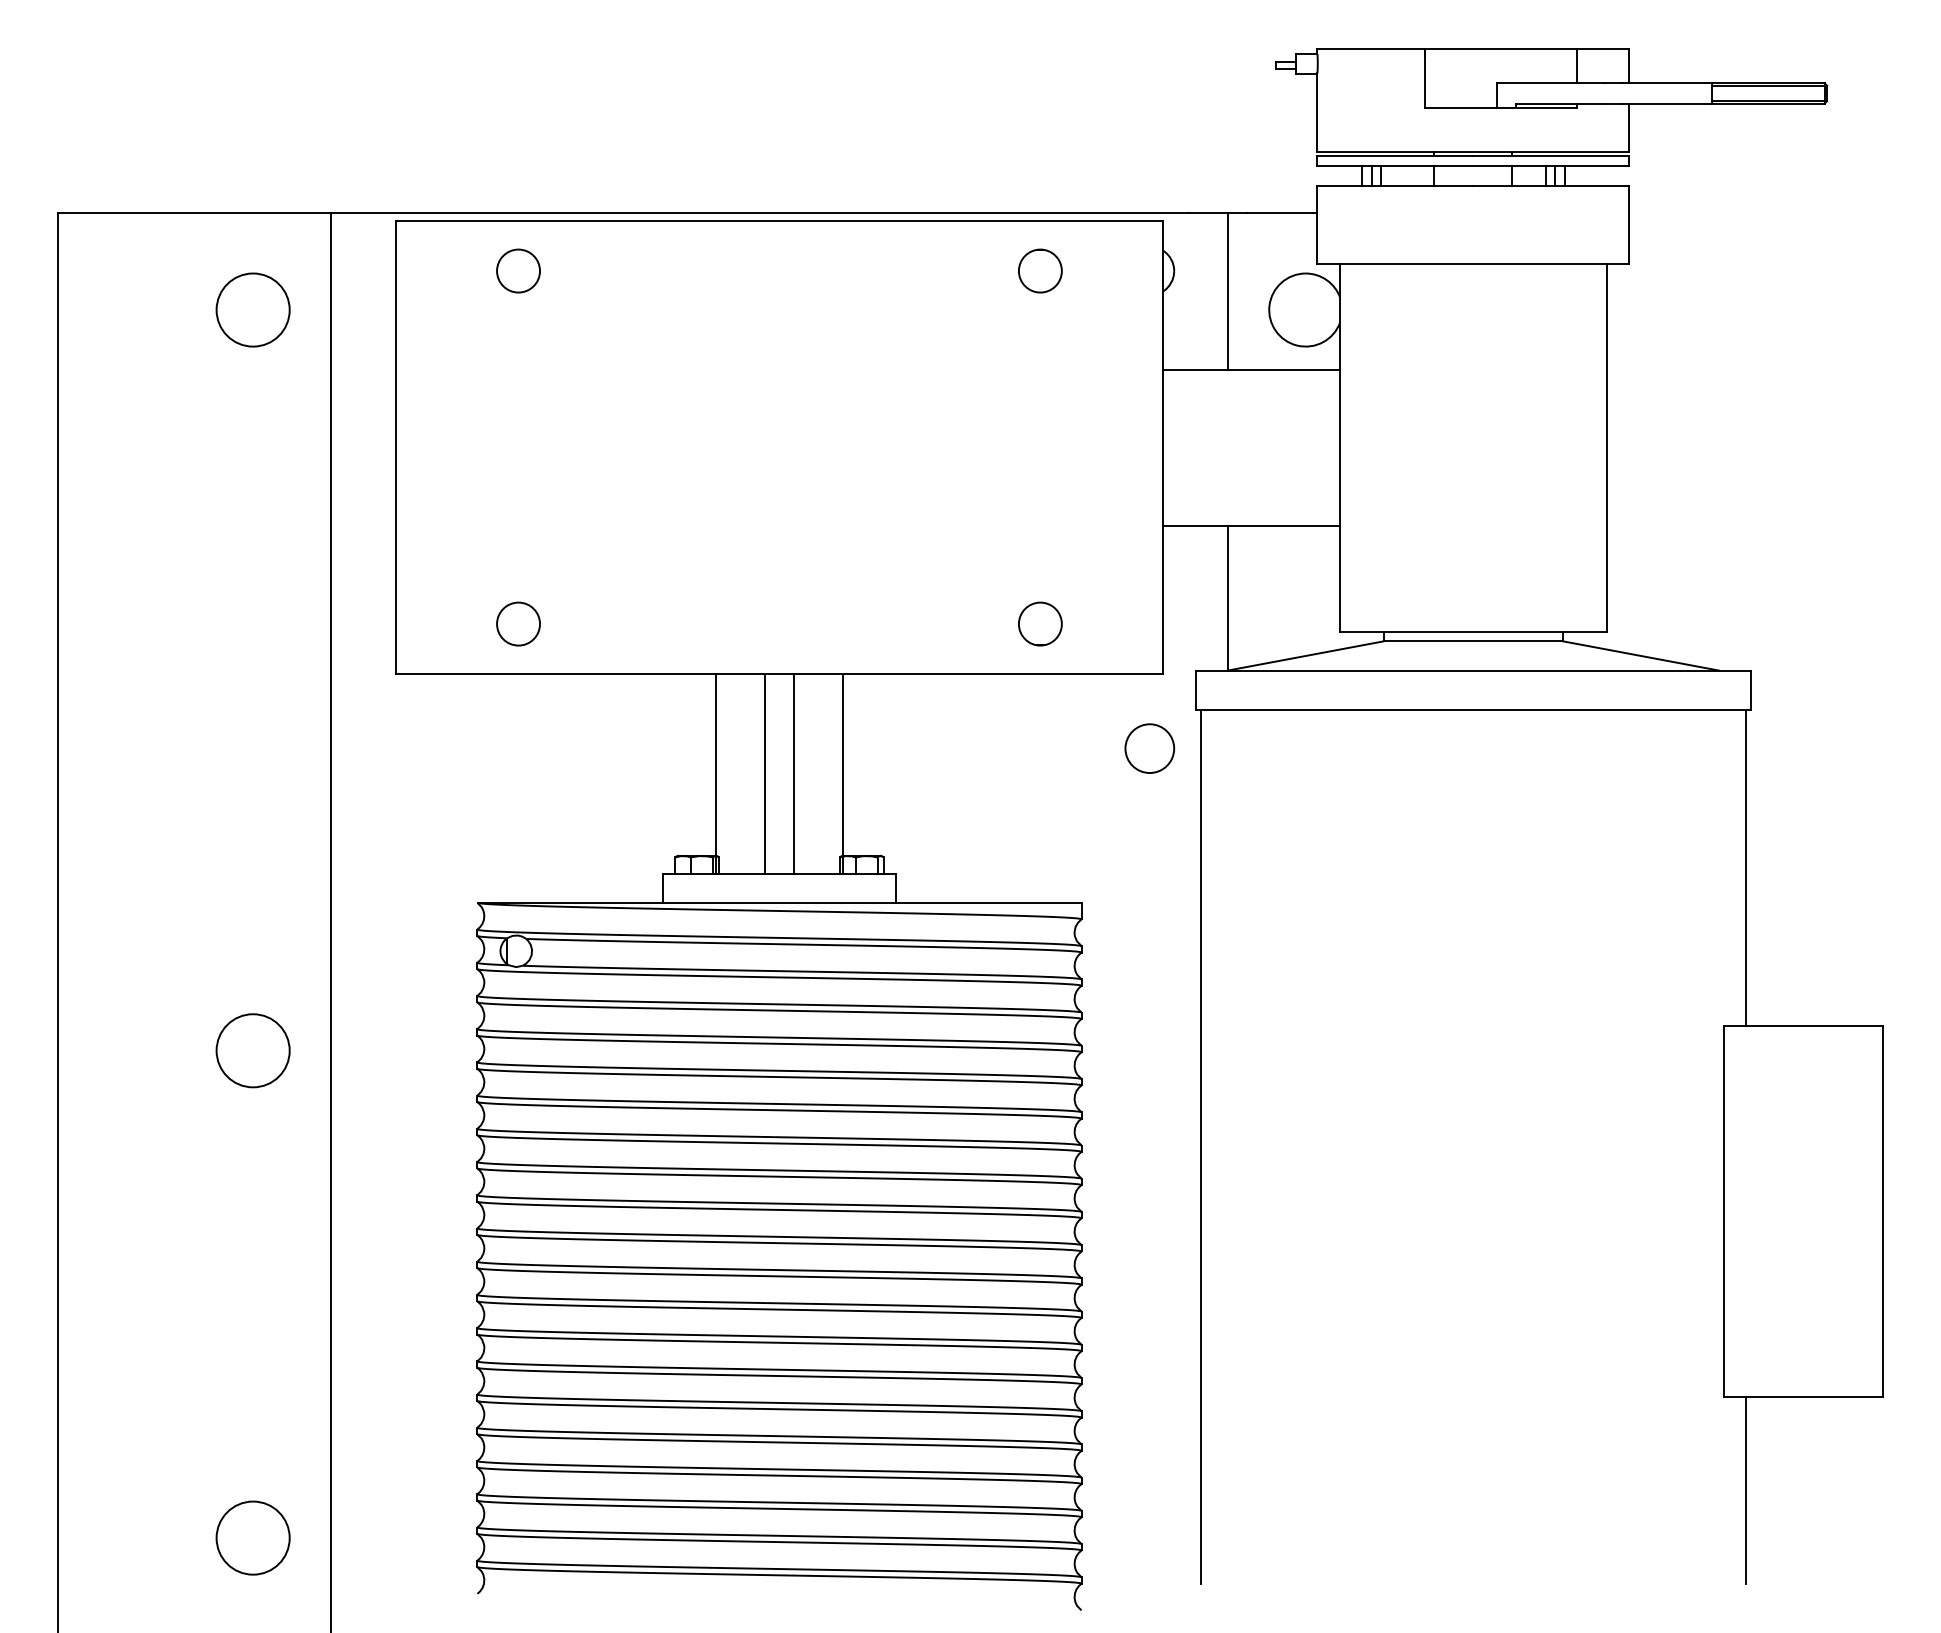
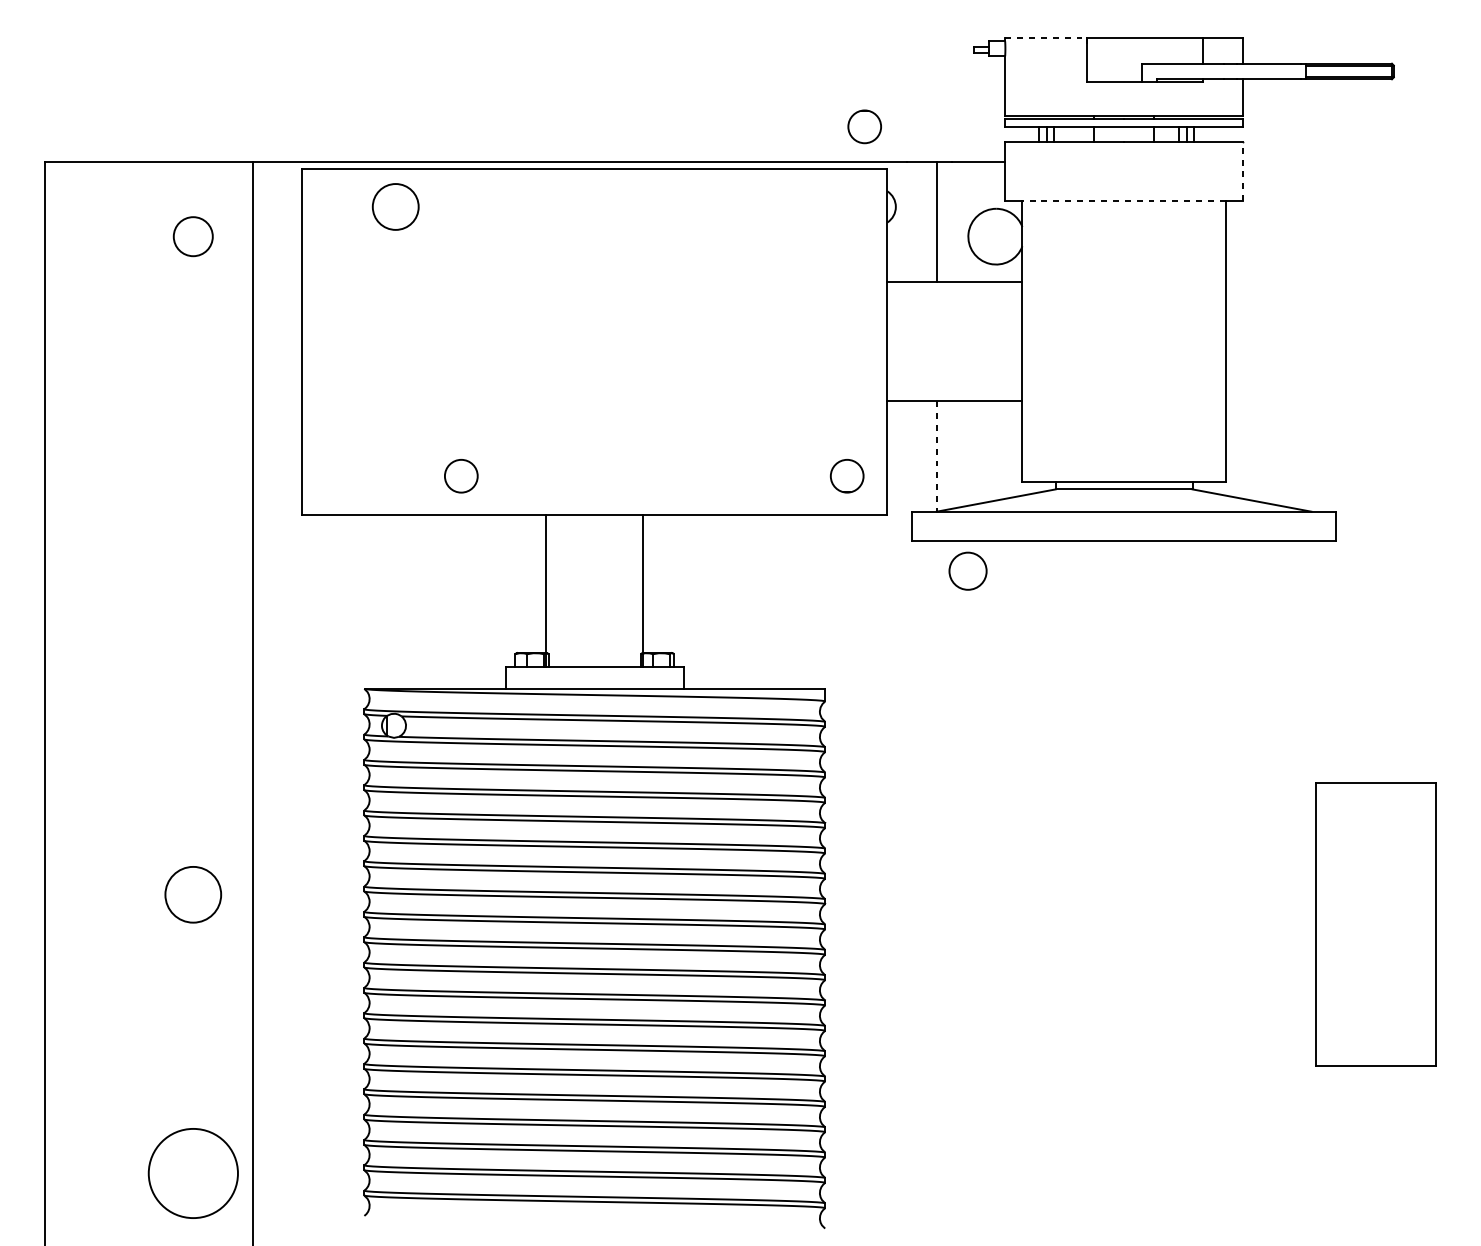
line: (1371, 49) -> (1046, 37), solid -> dashed
line: (1629, 224) -> (1243, 171), solid -> dashed
line: (1472, 263) -> (1123, 201), solid -> dashed
circle: (518, 270) -> (395, 206), size x1.4
part: (1040, 270) -> (864, 126), moved
circle: (252, 309) -> (192, 236), size x0.7
line: (1227, 598) -> (936, 456), solid -> dashed
circle: (518, 623) -> (461, 475), moved
part: (1040, 623) -> (847, 475), moved
circle: (1149, 748) -> (967, 571), moved
line: (764, 774) -> (583, 590), removed
line: (794, 774) -> (606, 590), removed
line: (1746, 867) -> (1332, 661), removed
circle: (252, 1050) -> (192, 894), moved
line: (1200, 1146) -> (915, 874), removed
line: (1746, 1489) -> (1332, 1136), removed
circle: (252, 1537) -> (192, 1172), size x1.6

